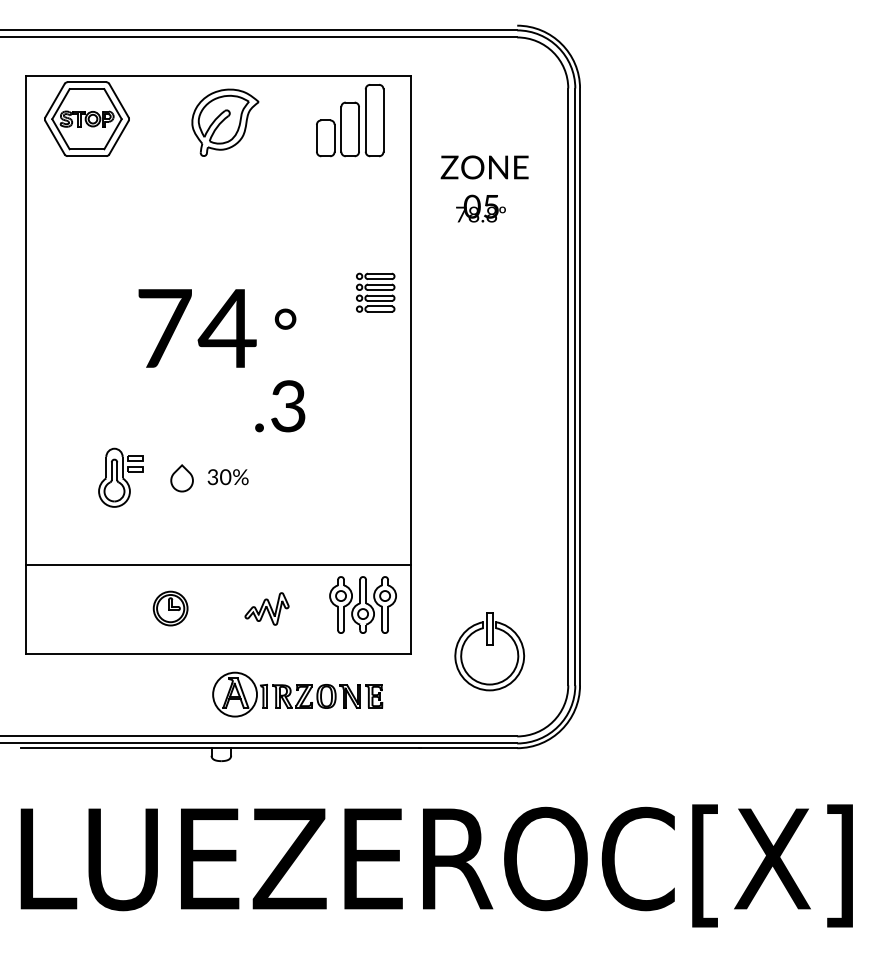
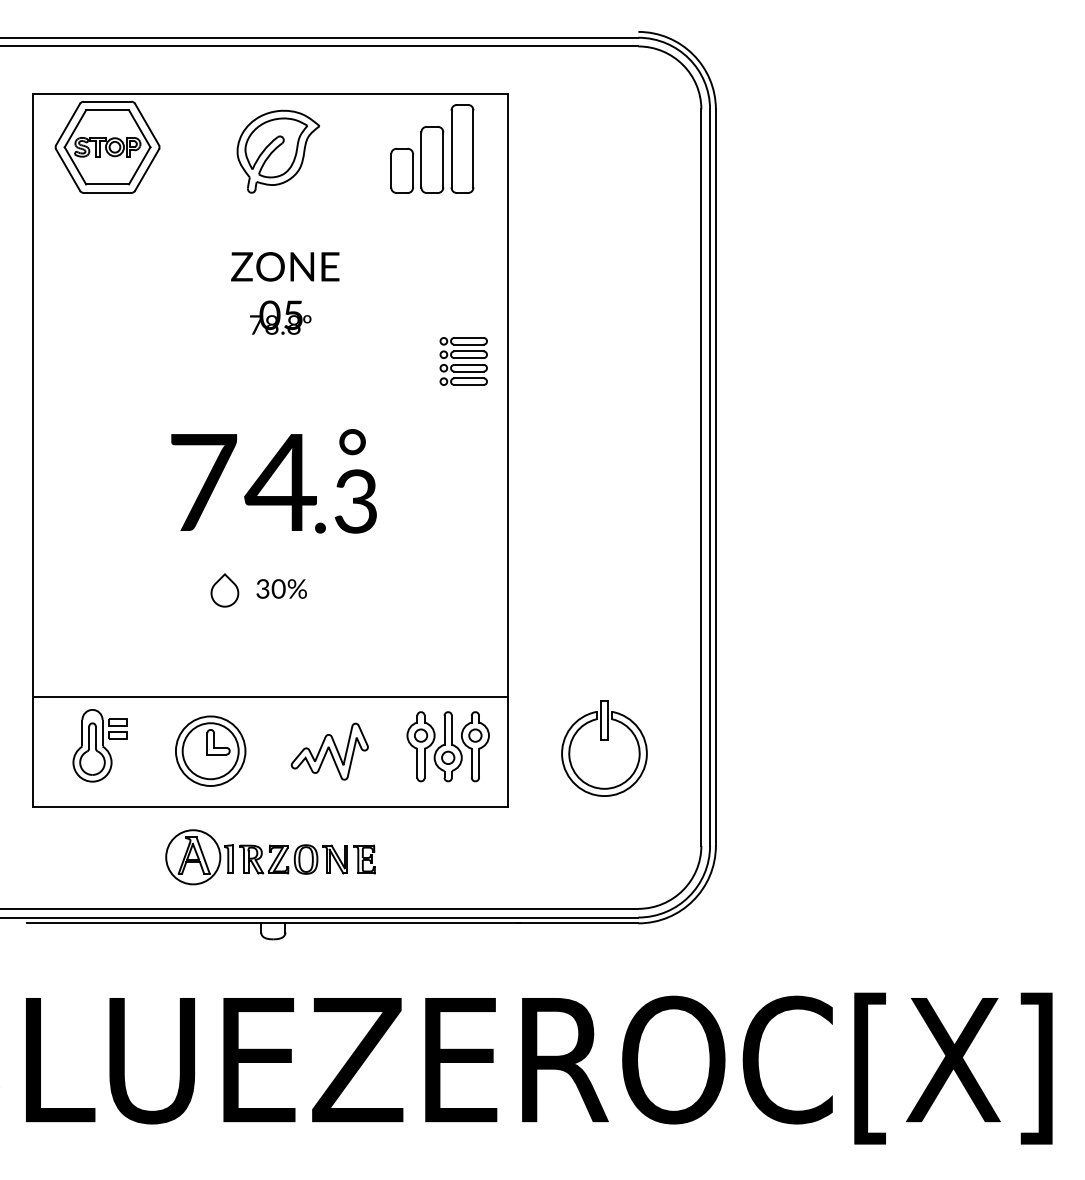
text: (484, 189) -> (285, 293), moved
text: (285, 319) -> (352, 442), moved
text: (197, 328) -> (243, 482), moved
part: (120, 477) -> (99, 745), moved
part: (170, 608) -> (210, 750), size x1.67
part: (266, 608) -> (329, 751), size x1.43
part: (489, 645) -> (604, 740), moved
part: (297, 694) -> (270, 857), moved

